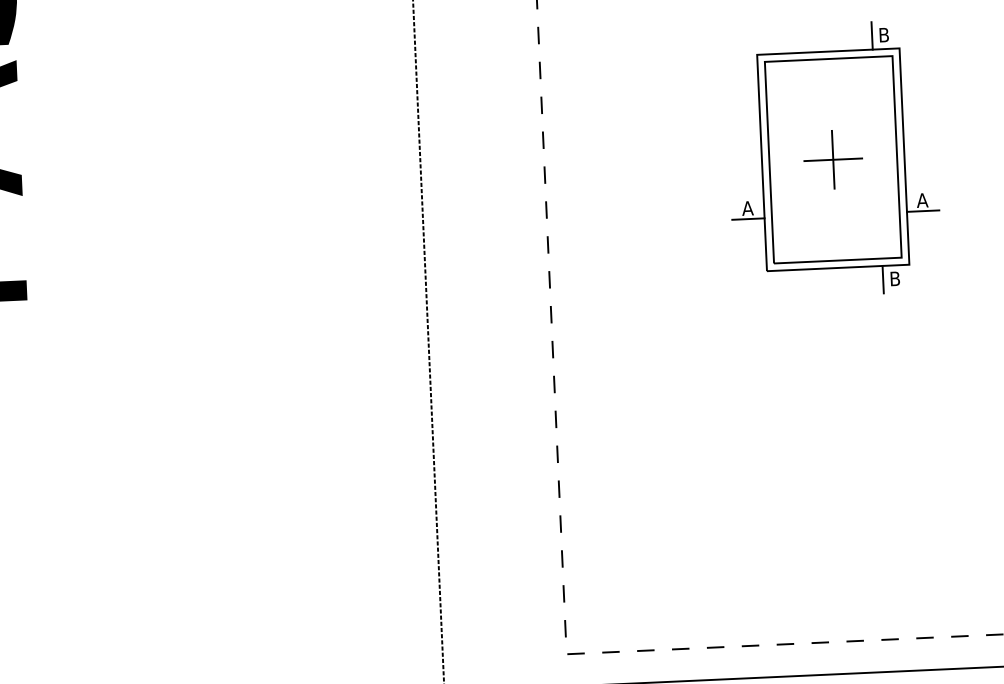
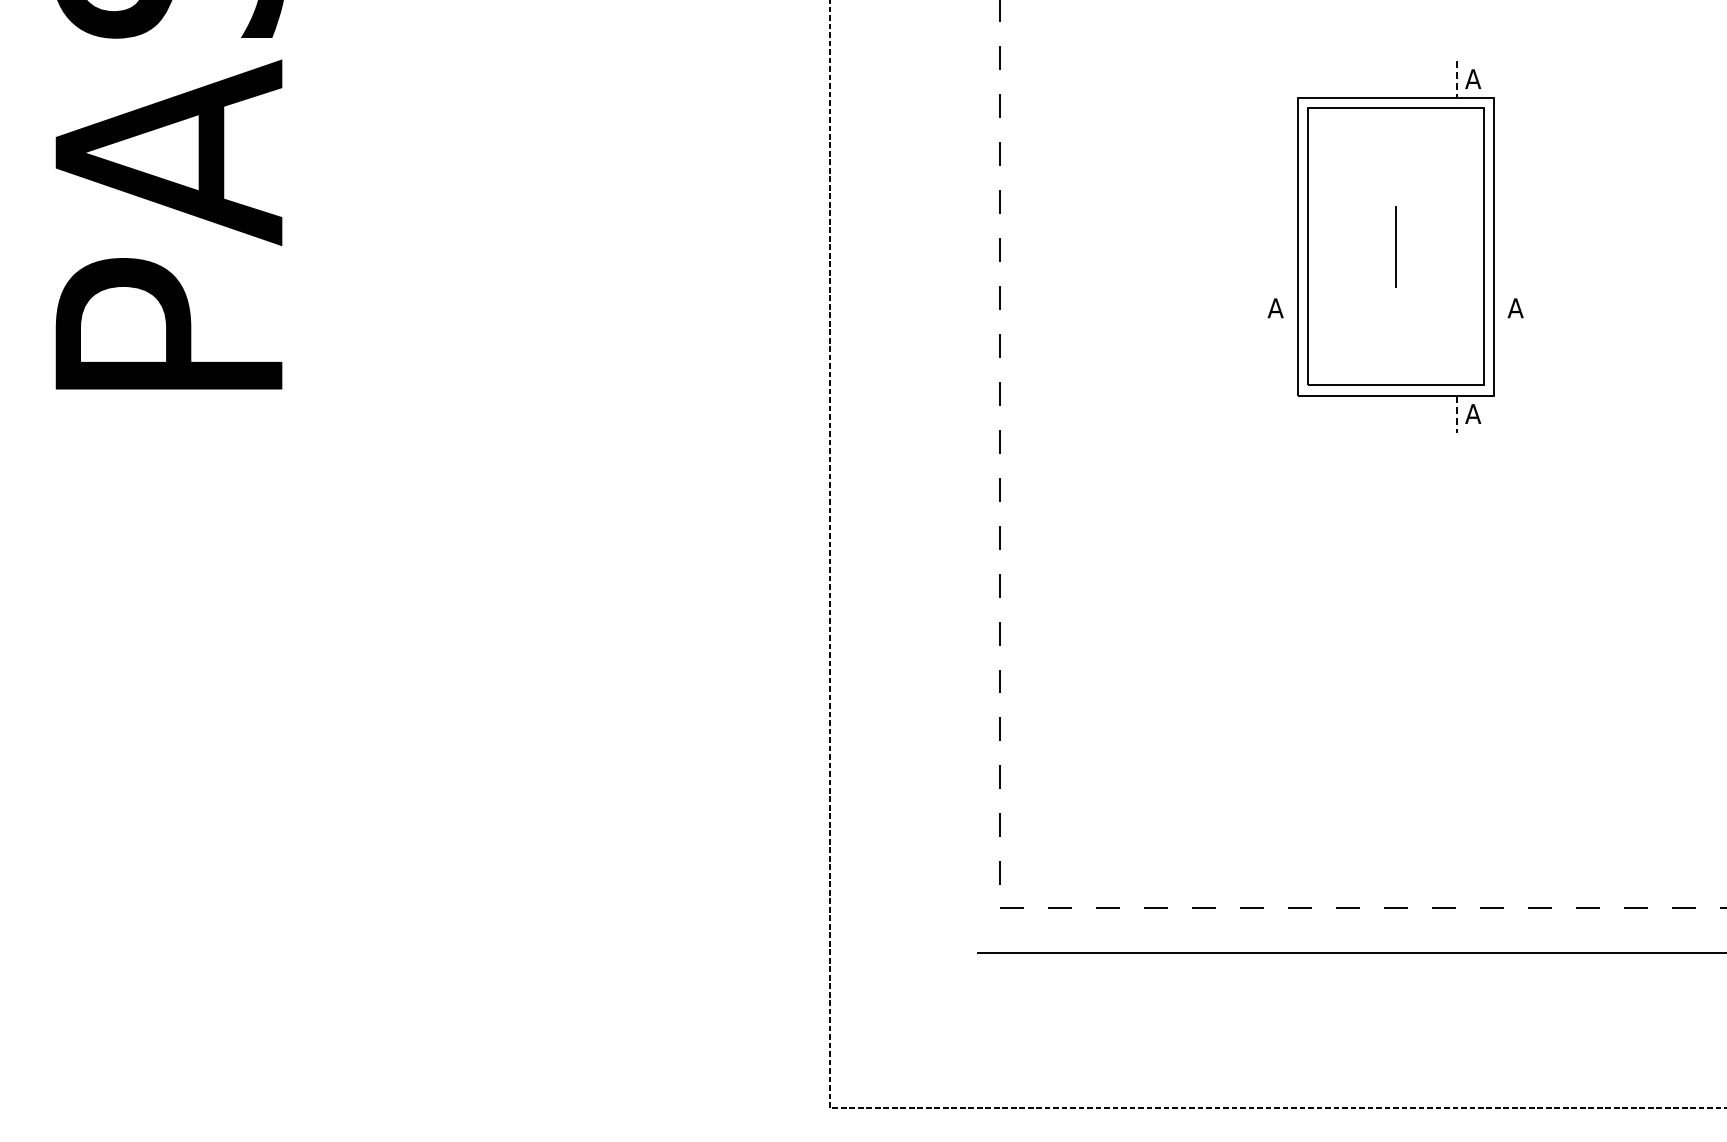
text: (884, 34) -> (1473, 78), B -> A
line: (871, 35) -> (1456, 79), solid -> dashed
line: (832, 159) -> (1395, 246), removed
line: (922, 210) -> (1515, 322), removed
line: (748, 218) -> (1275, 322), removed
text: (895, 278) -> (1473, 413), B -> A
line: (882, 279) -> (1456, 414), solid -> dashed

